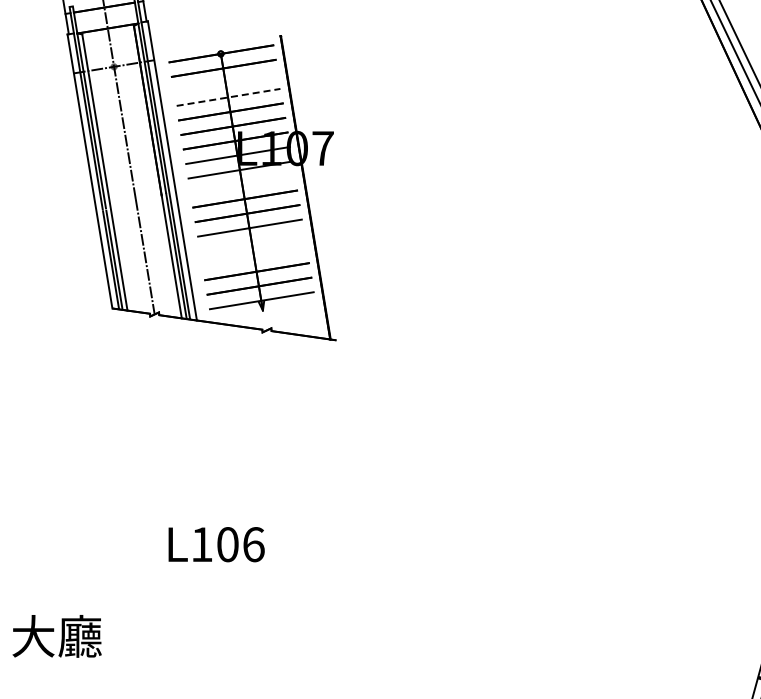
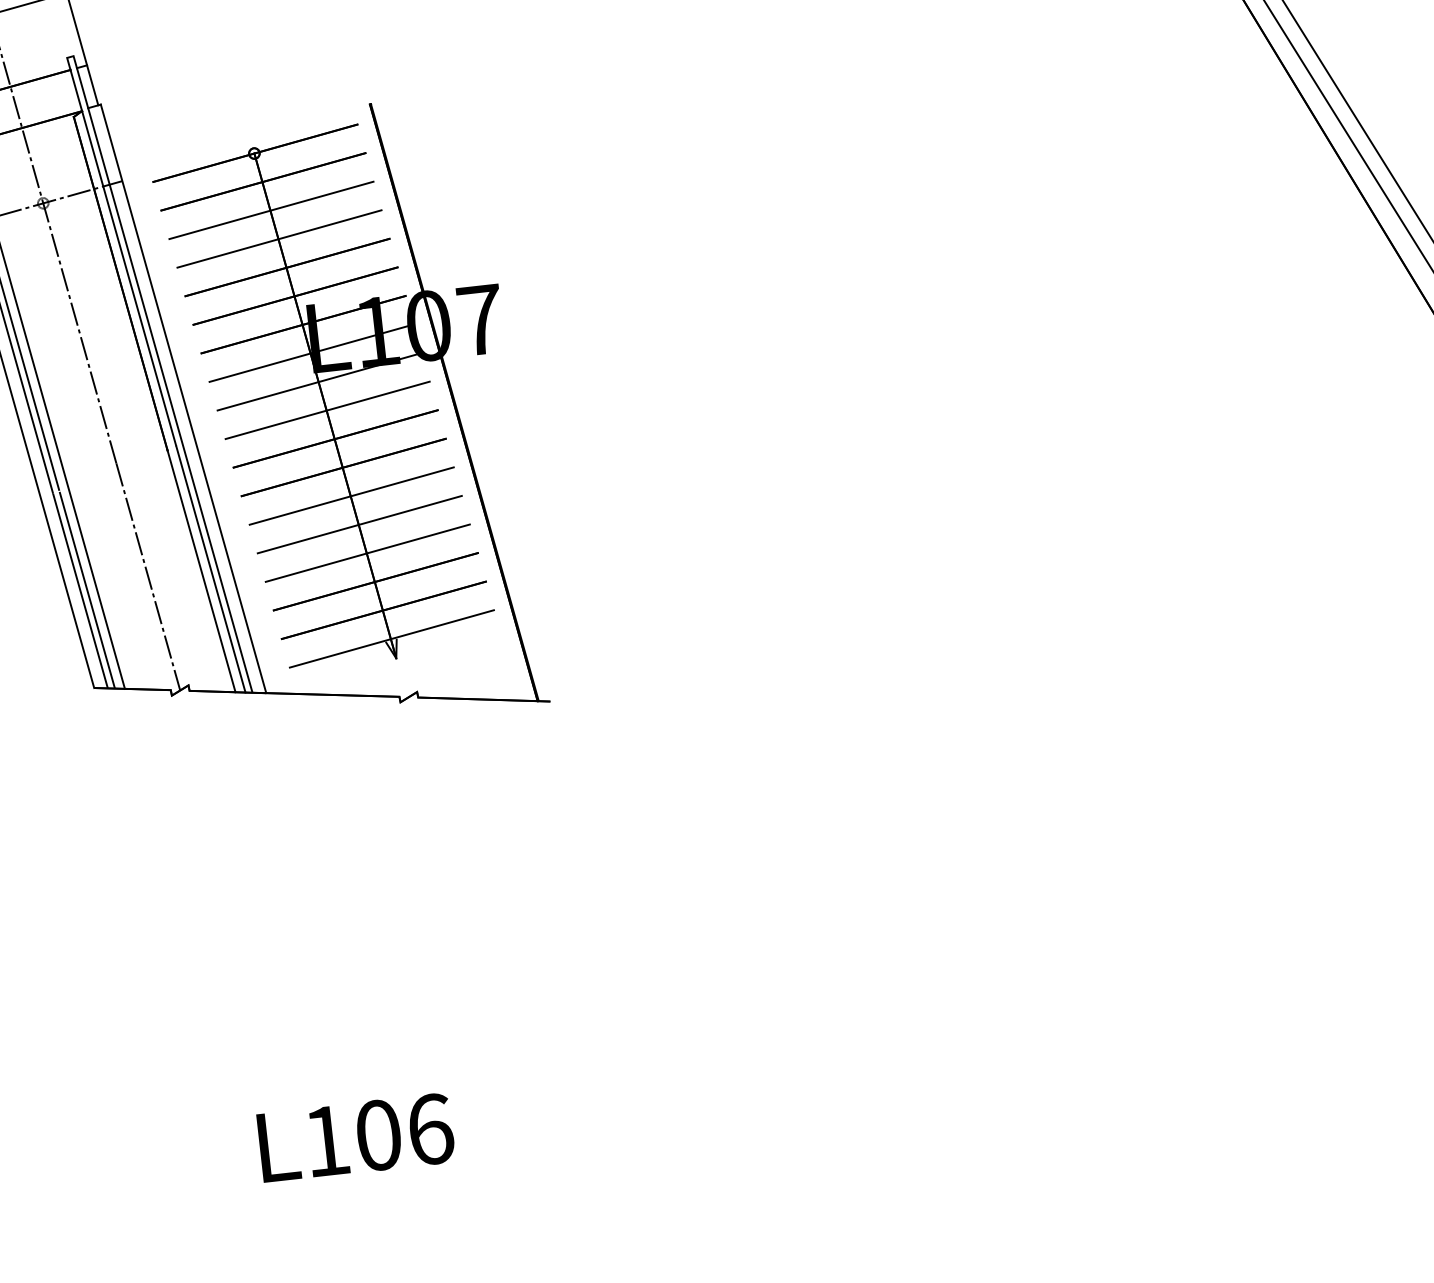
line: (226, 82) -> (272, 209), added
line: (228, 97) -> (279, 239), dashed -> solid
line: (242, 184) -> (327, 410), added
line: (252, 242) -> (360, 524), added
line: (254, 256) -> (367, 551), added

